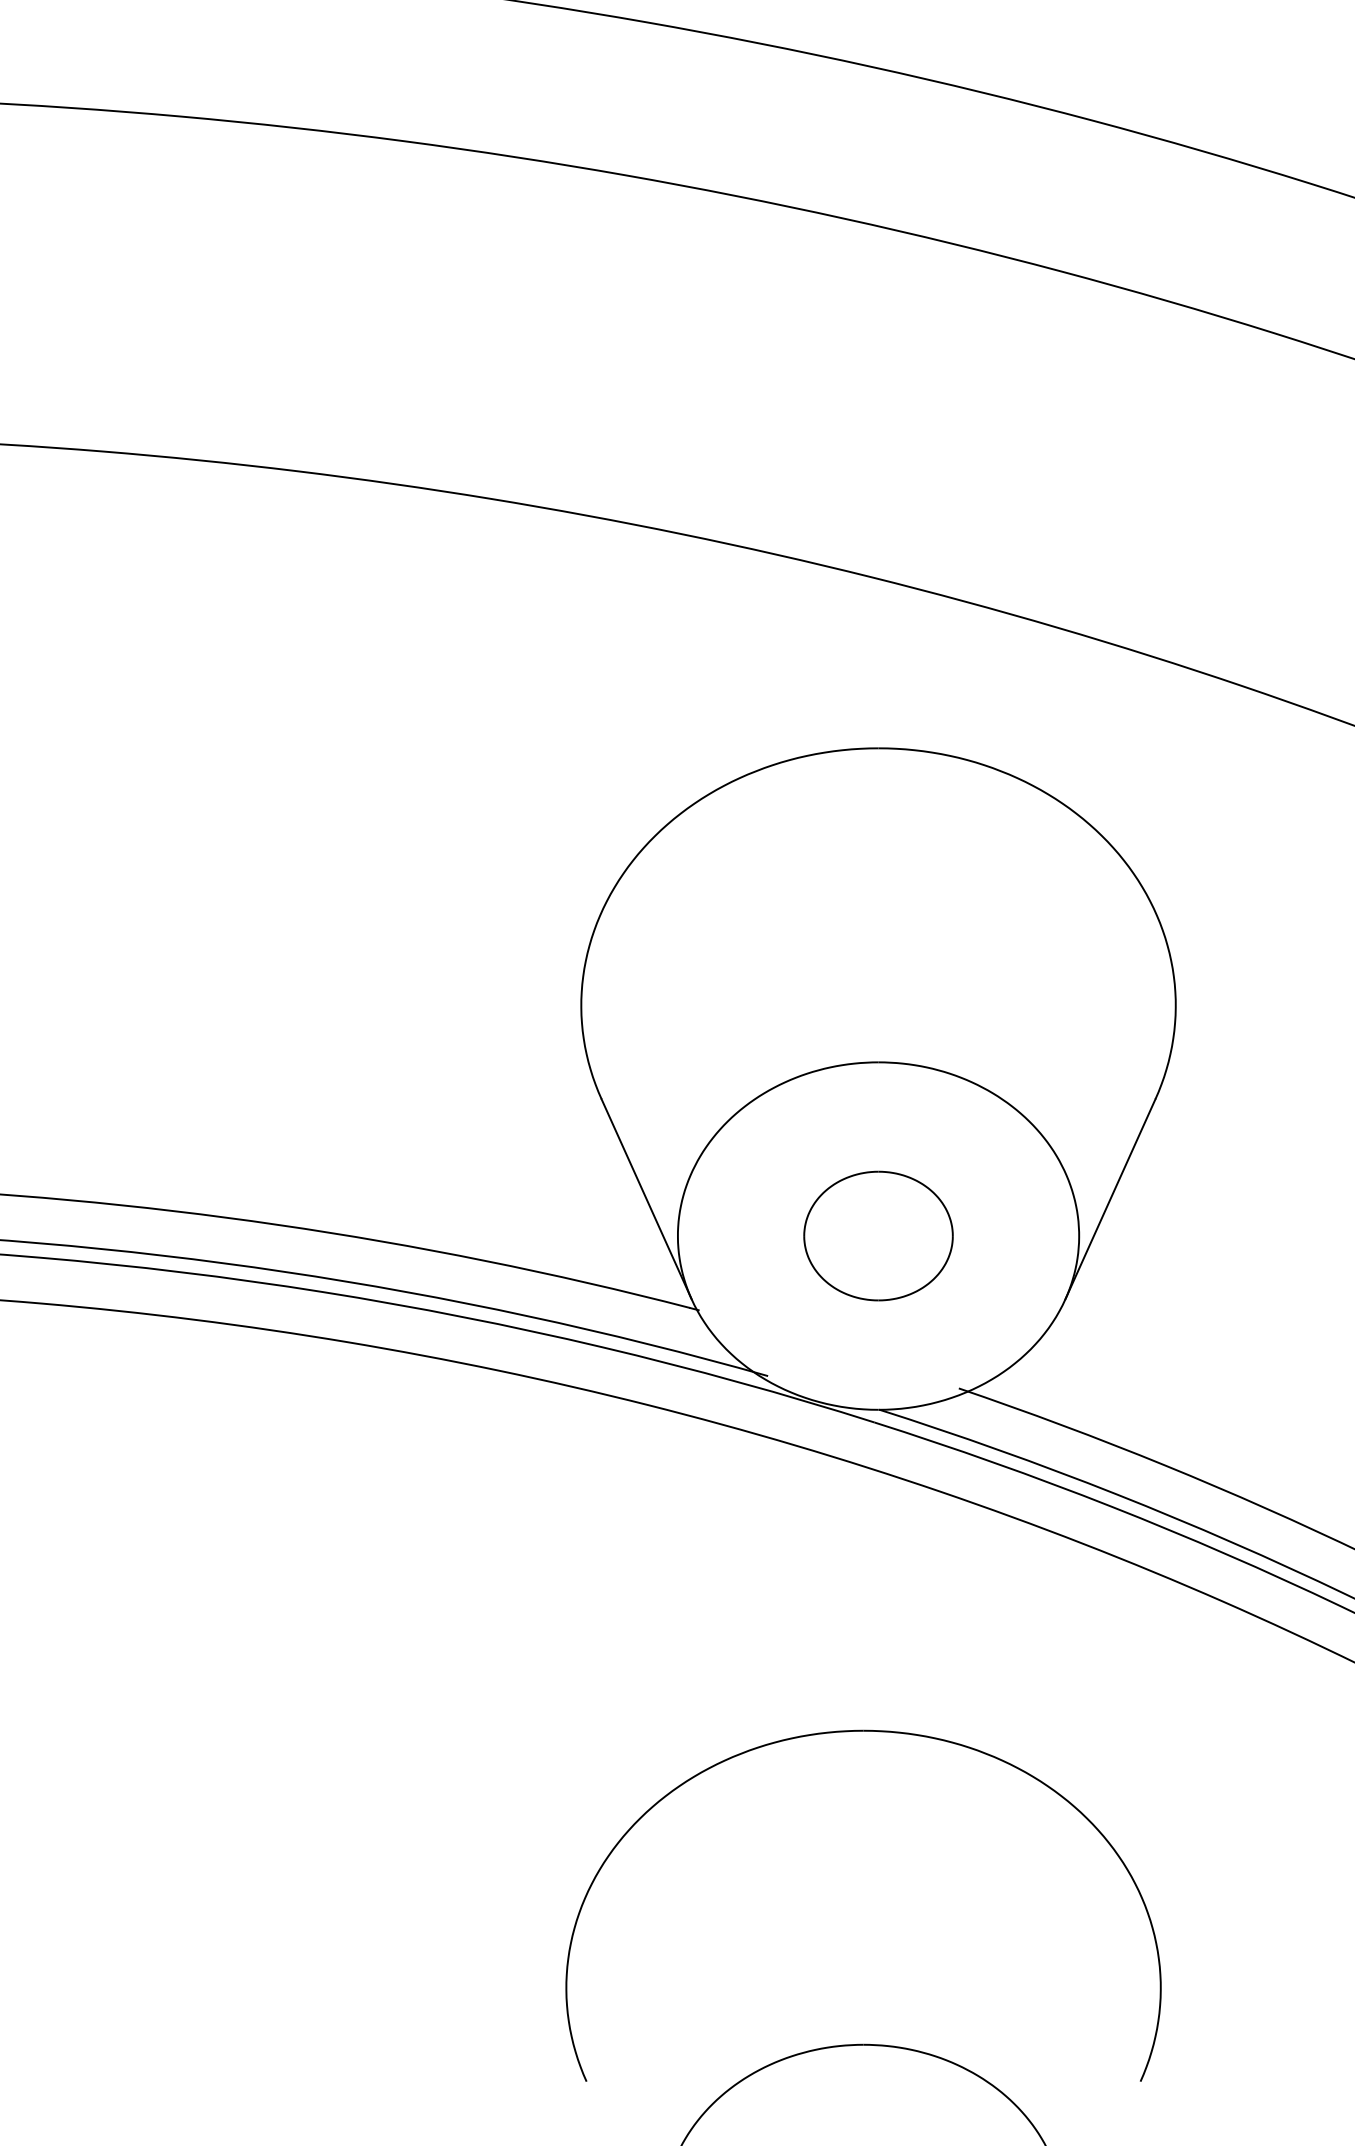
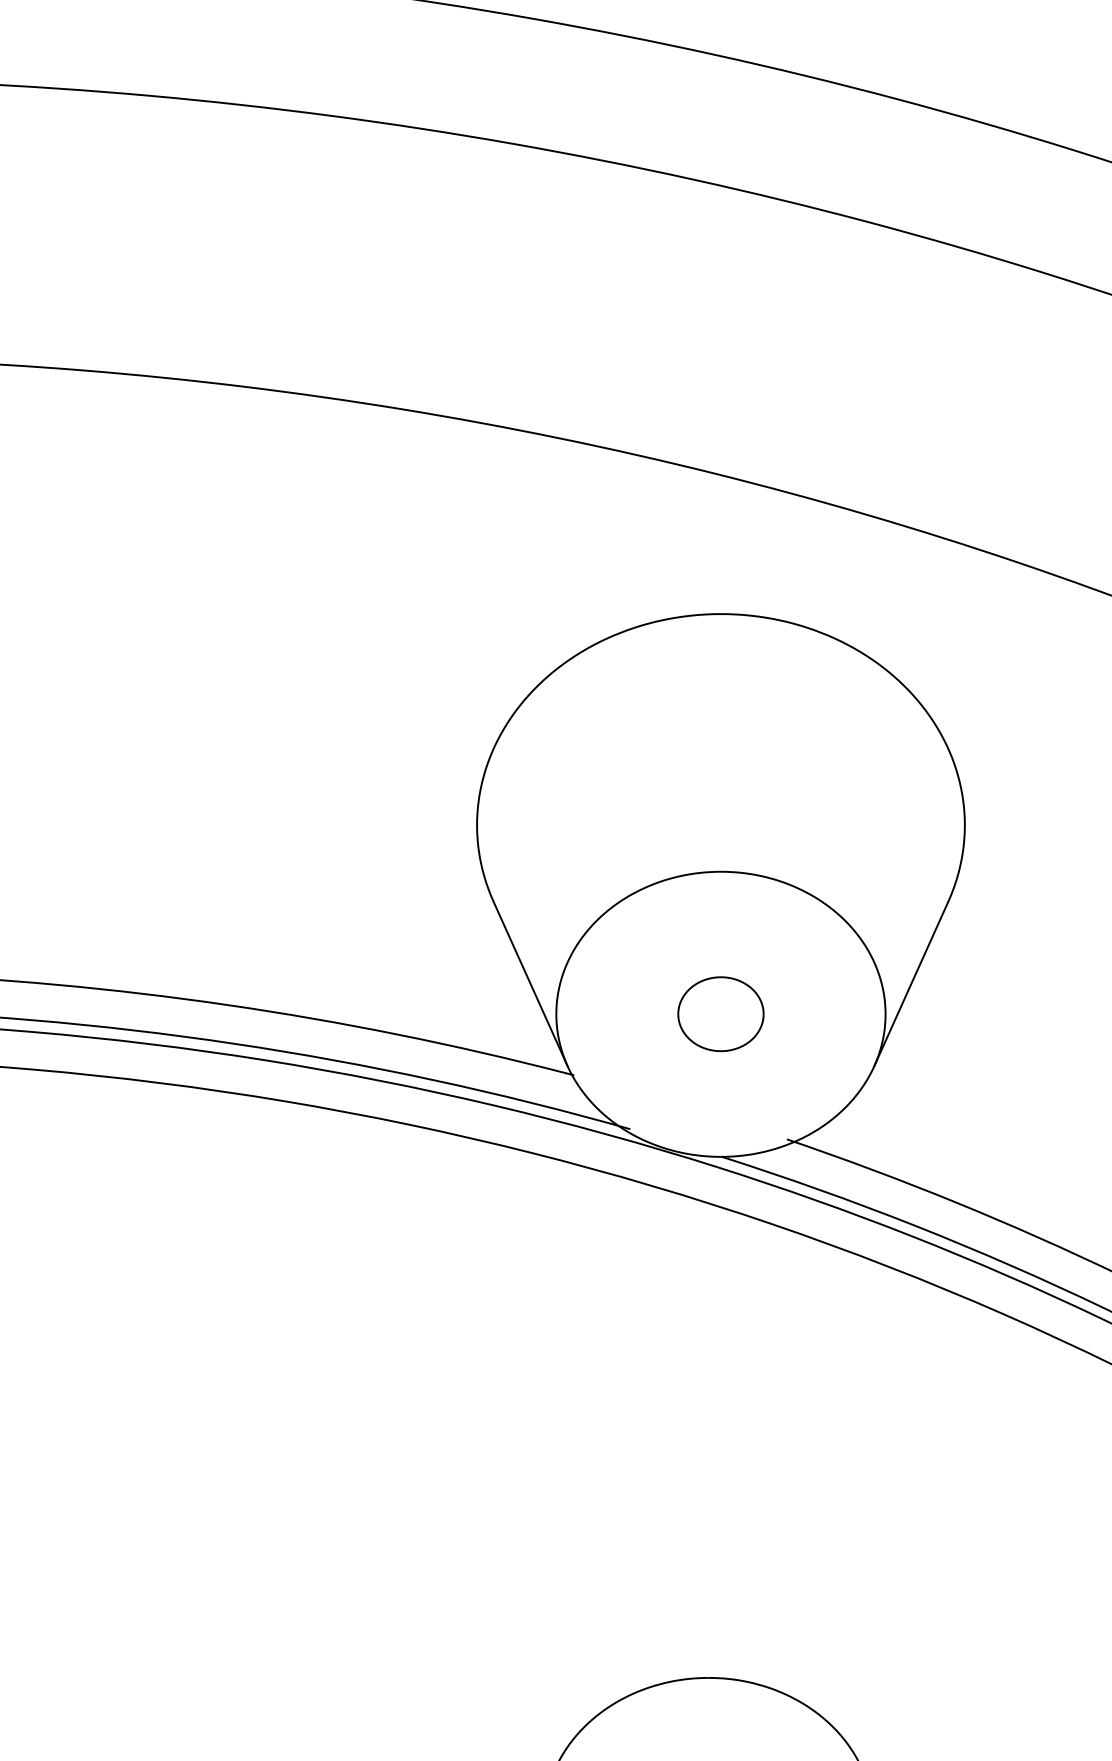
part: (877, 1235) -> (720, 1013), size x0.7
part: (863, 1732) -> (708, 1421), removed

